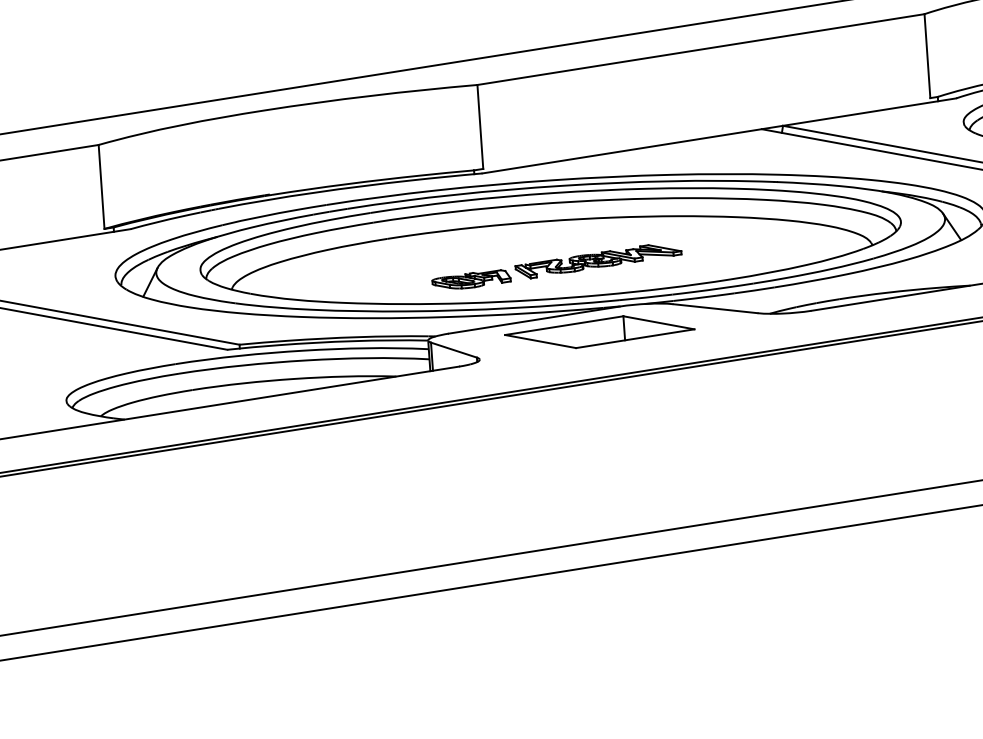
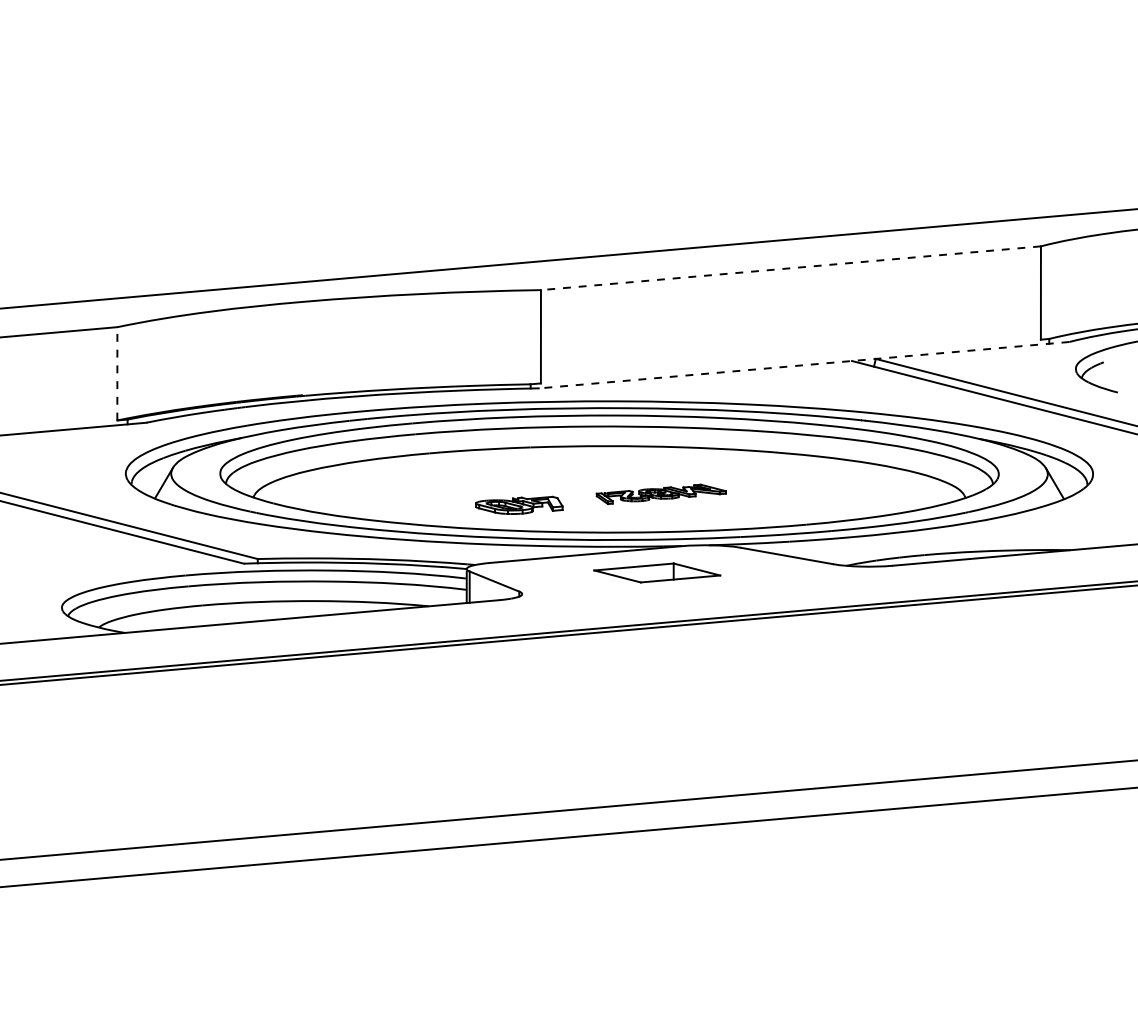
line: (700, 49) -> (790, 268), solid -> dashed
line: (719, 136) -> (804, 365), solid -> dashed
line: (101, 186) -> (117, 373), solid -> dashed
part: (598, 261) -> (661, 494), size x0.7
part: (600, 331) -> (657, 572), size x0.6

